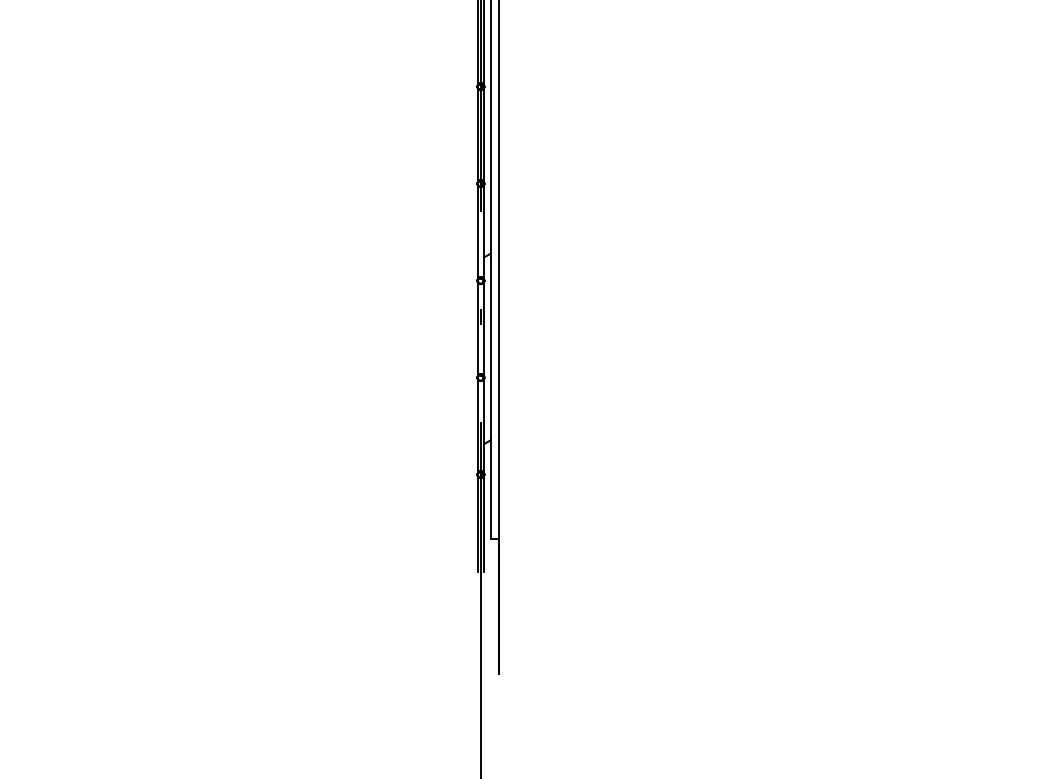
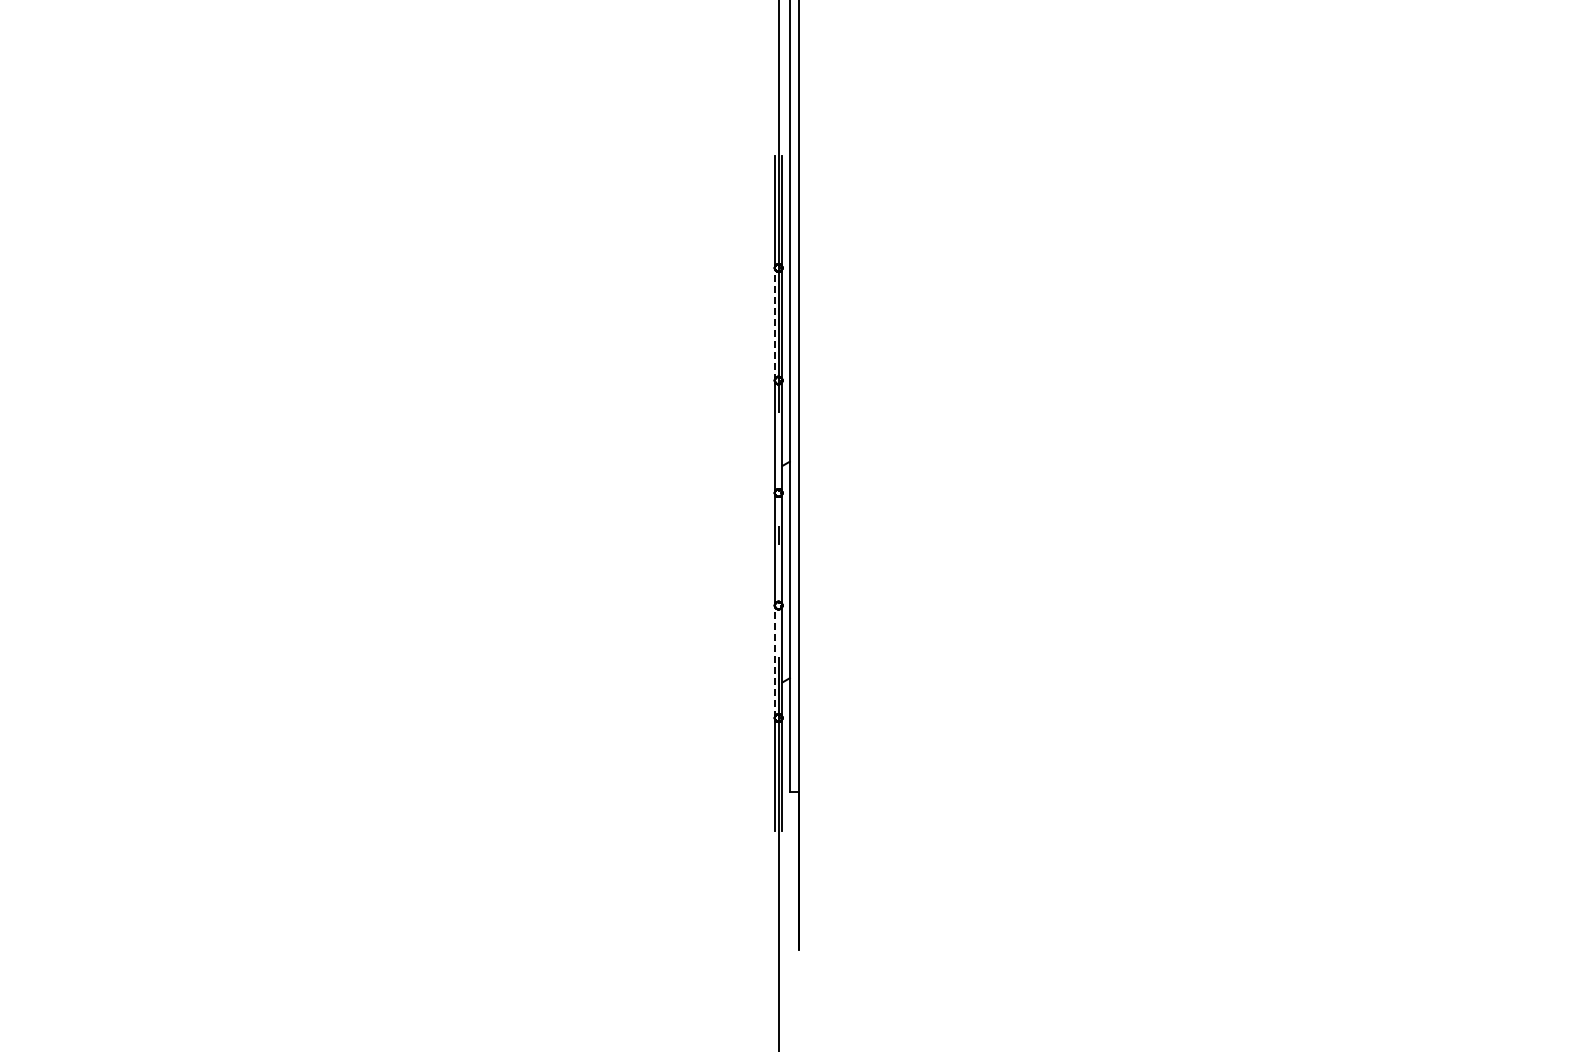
line: (477, 134) -> (774, 323), solid -> dashed
line: (477, 425) -> (774, 661), solid -> dashed

